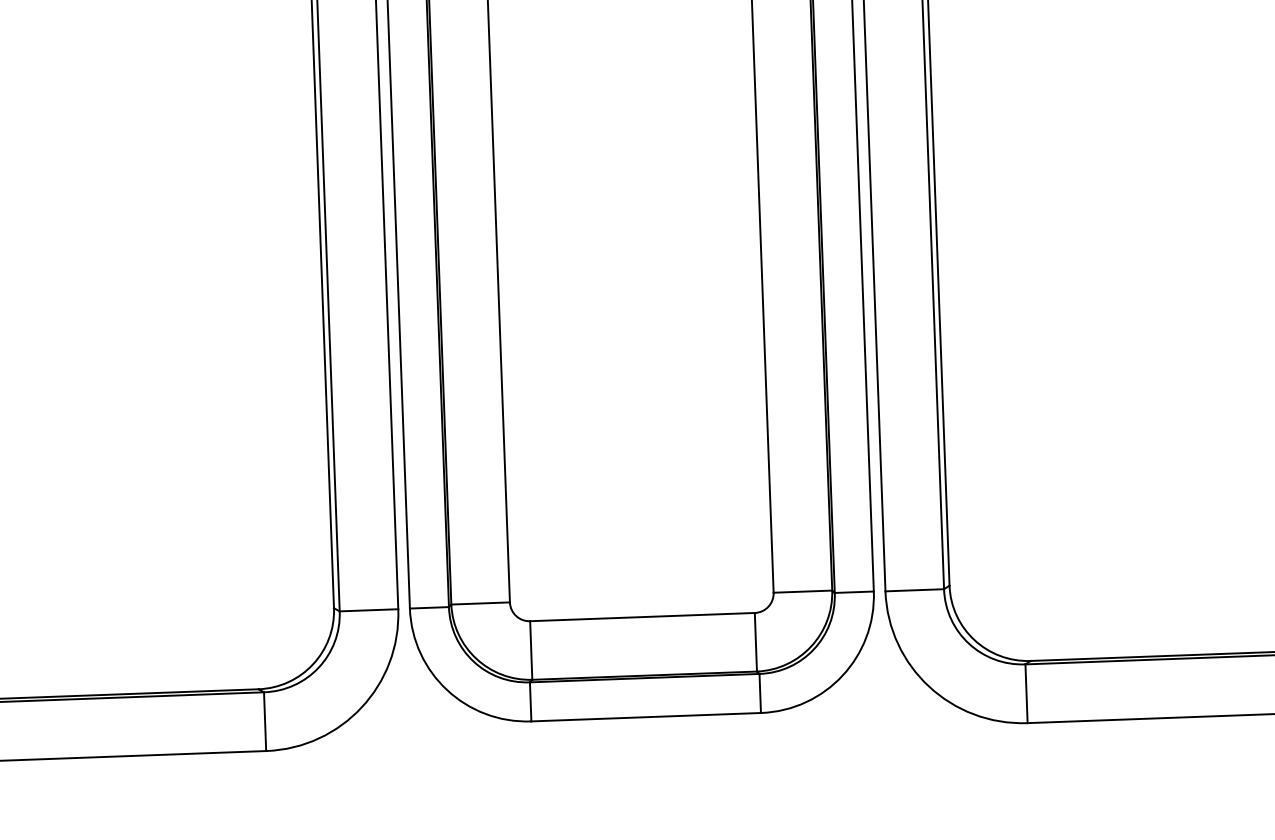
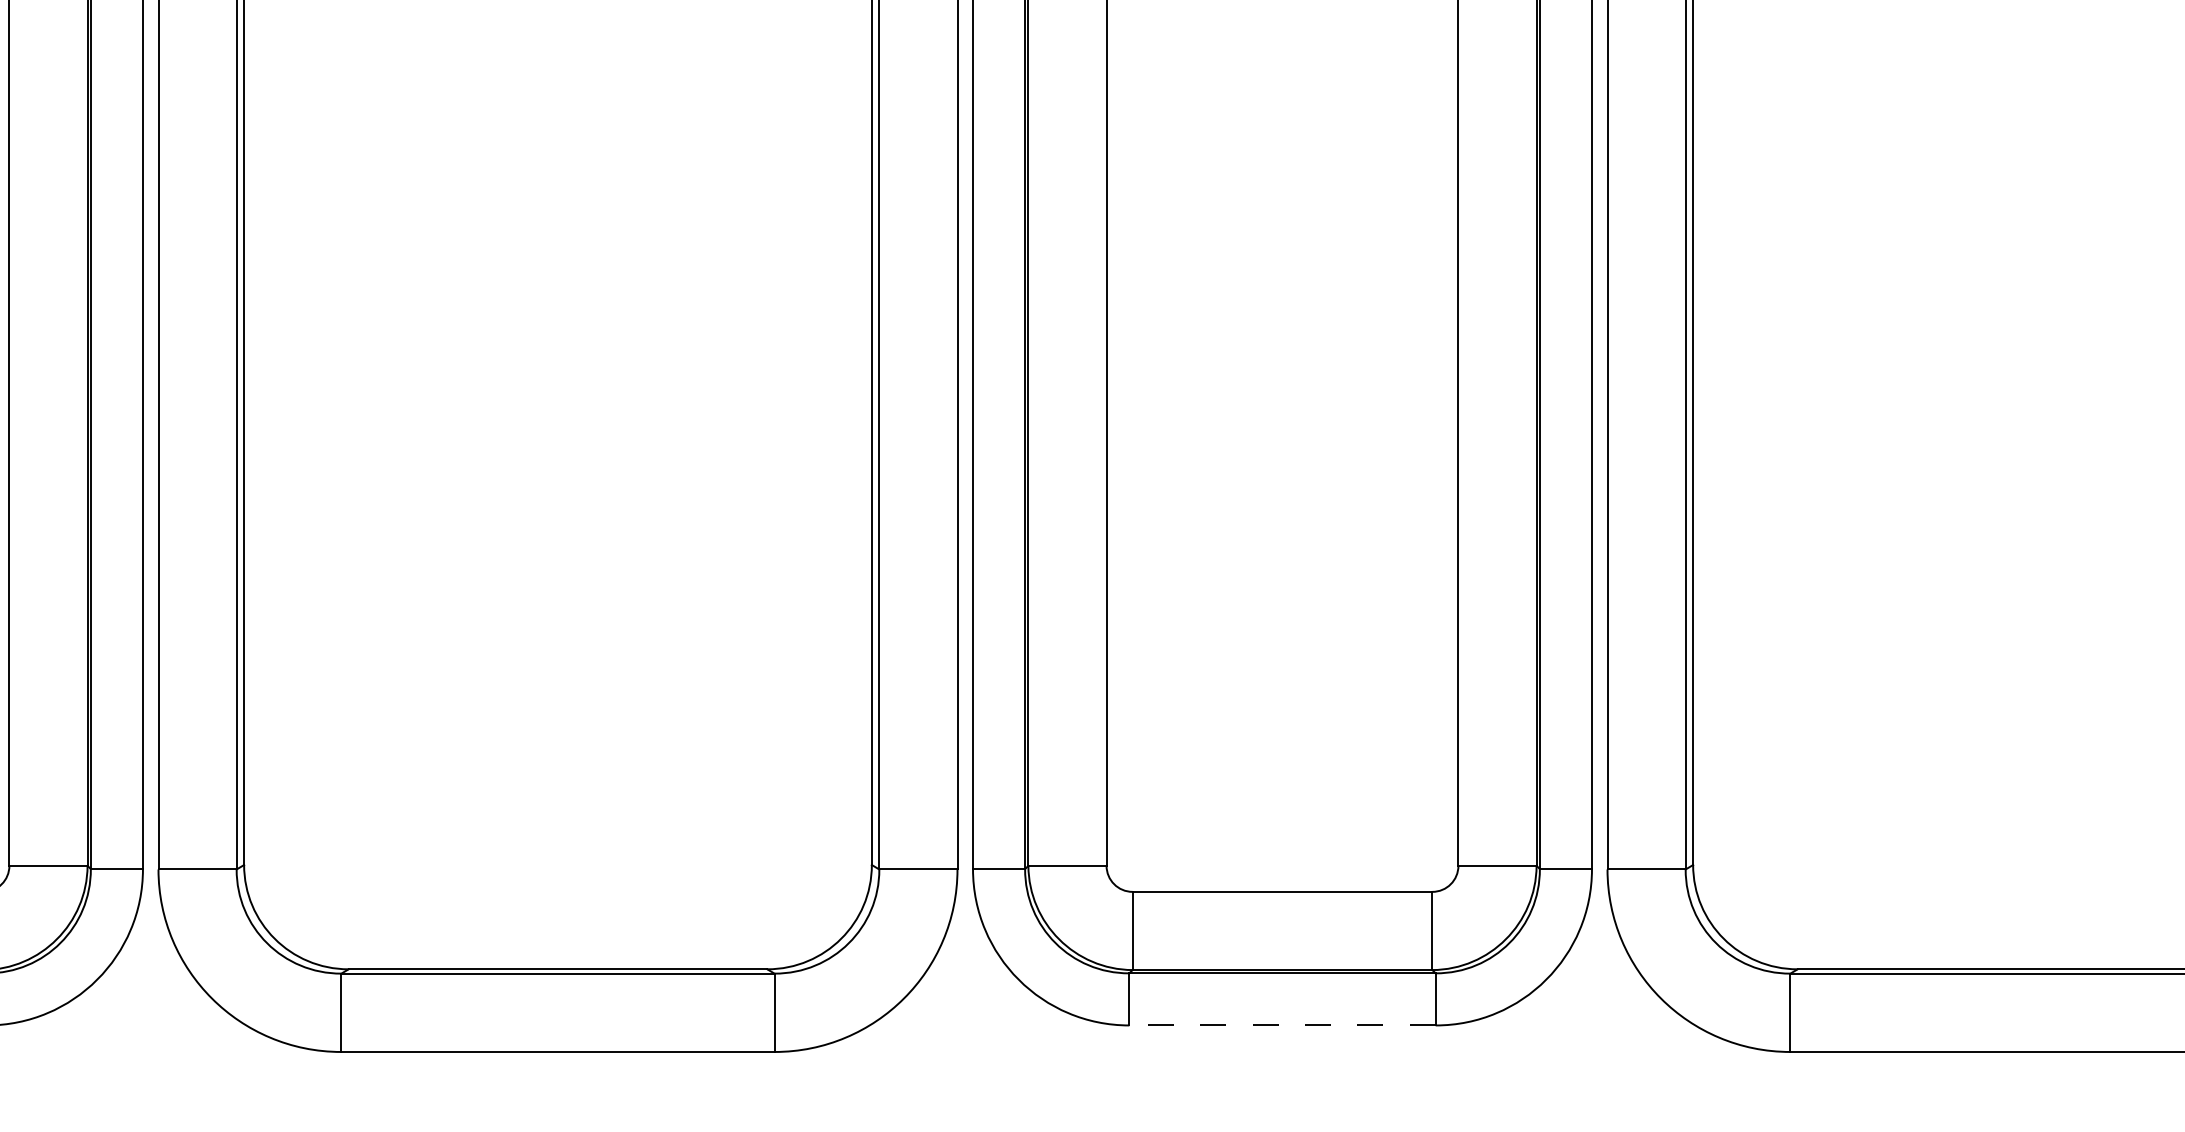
line: (646, 717) -> (1282, 1025), solid -> dashed

